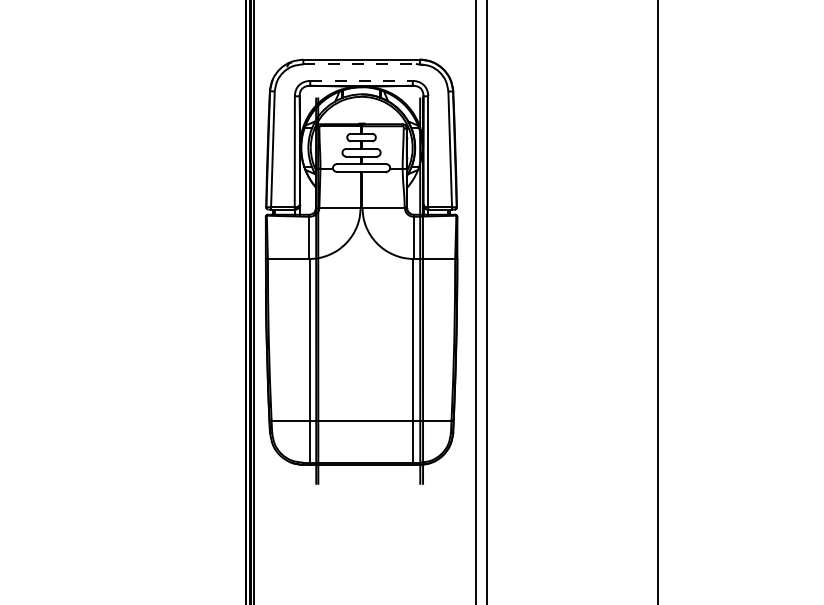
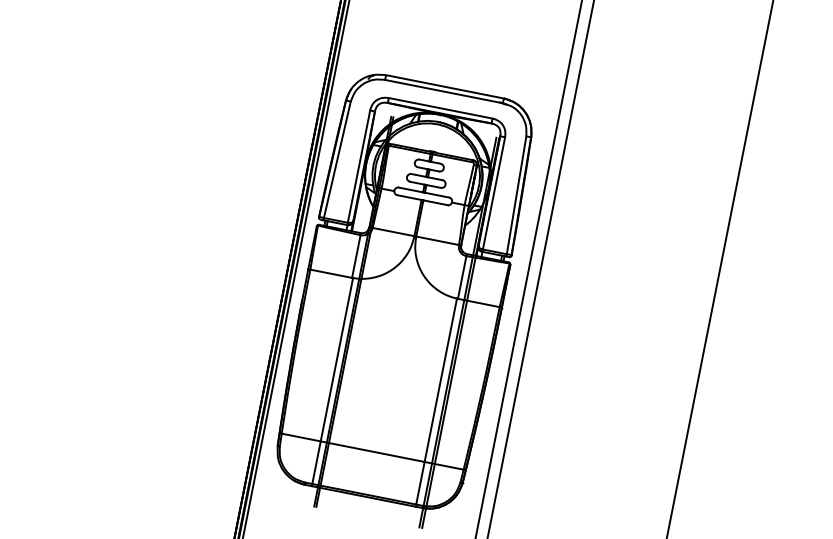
line: (362, 64) -> (444, 91), dashed -> solid
line: (362, 80) -> (441, 108), dashed -> solid

